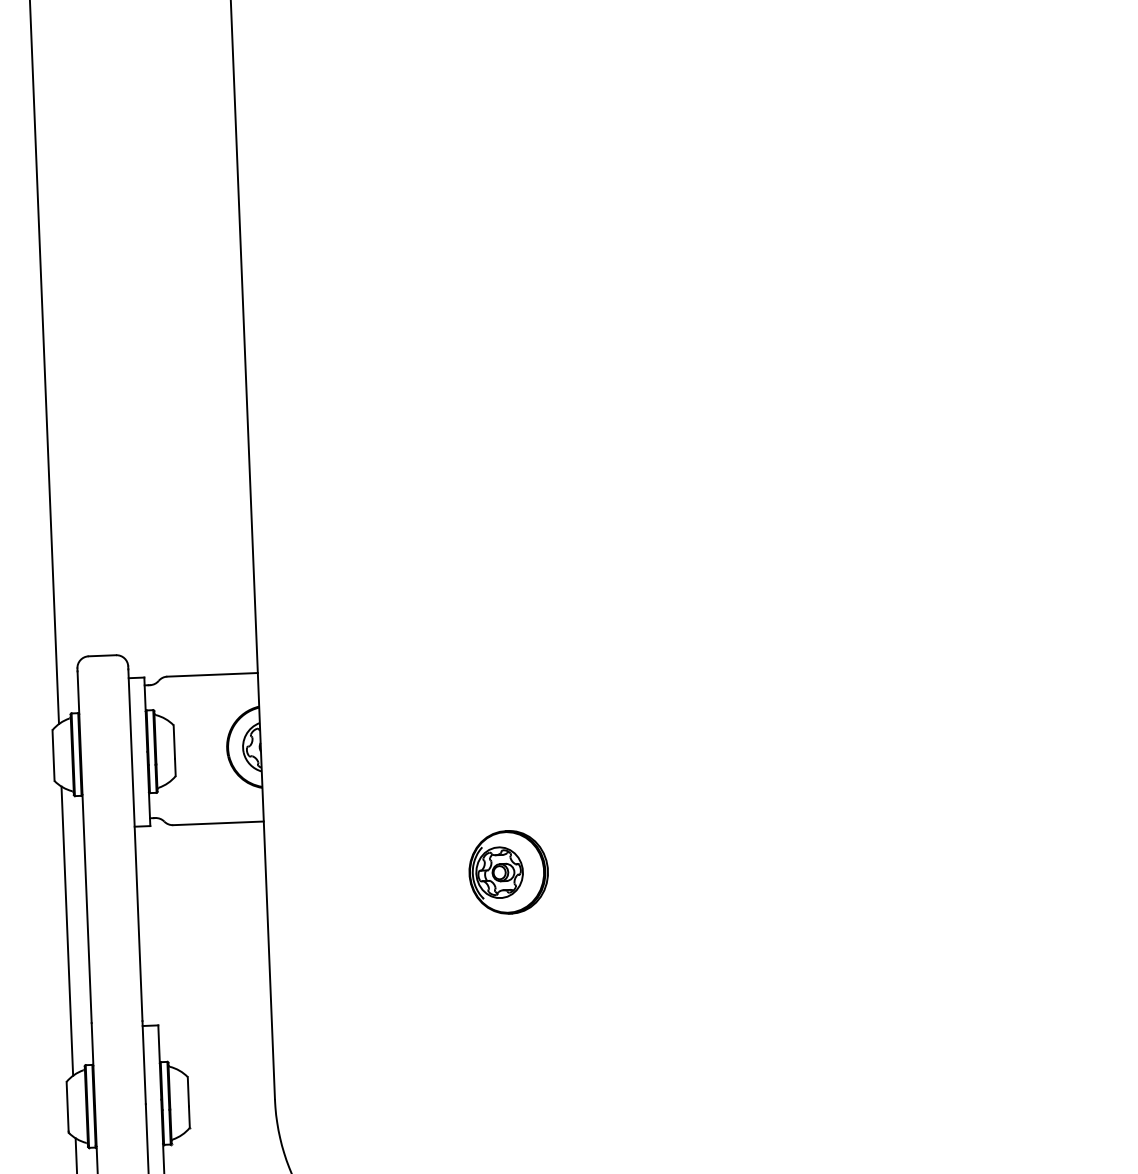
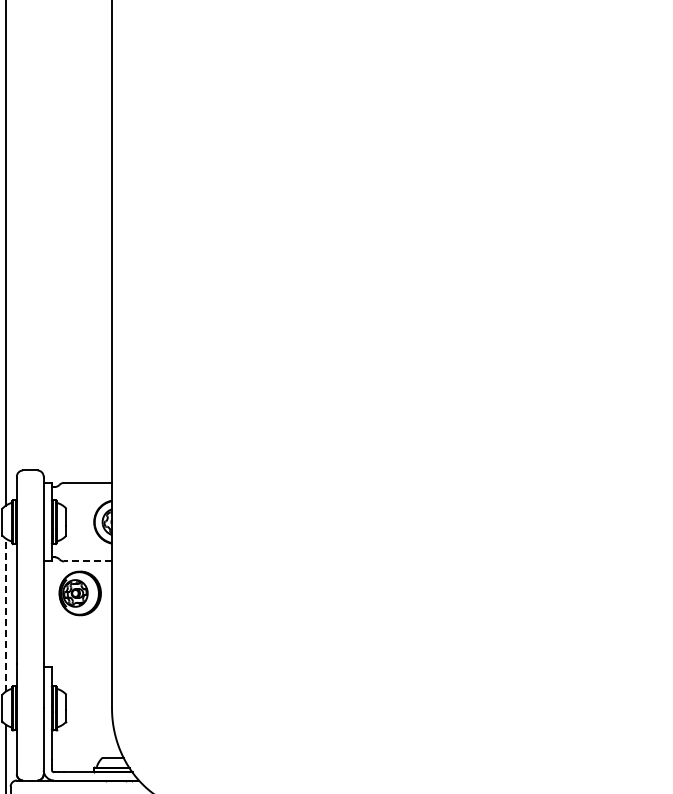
line: (219, 823) -> (88, 561), solid -> dashed
part: (507, 872) -> (79, 593), moved
line: (66, 929) -> (5, 614), solid -> dashed

